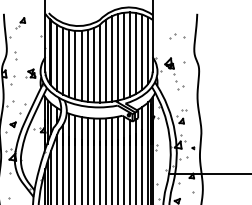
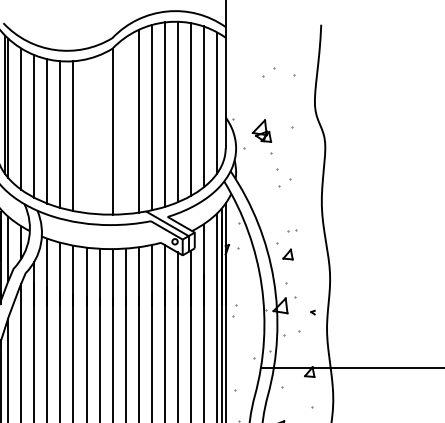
line: (105, 60) -> (124, 124), removed
line: (87, 65) -> (86, 135), removed
line: (93, 65) -> (99, 135), removed

